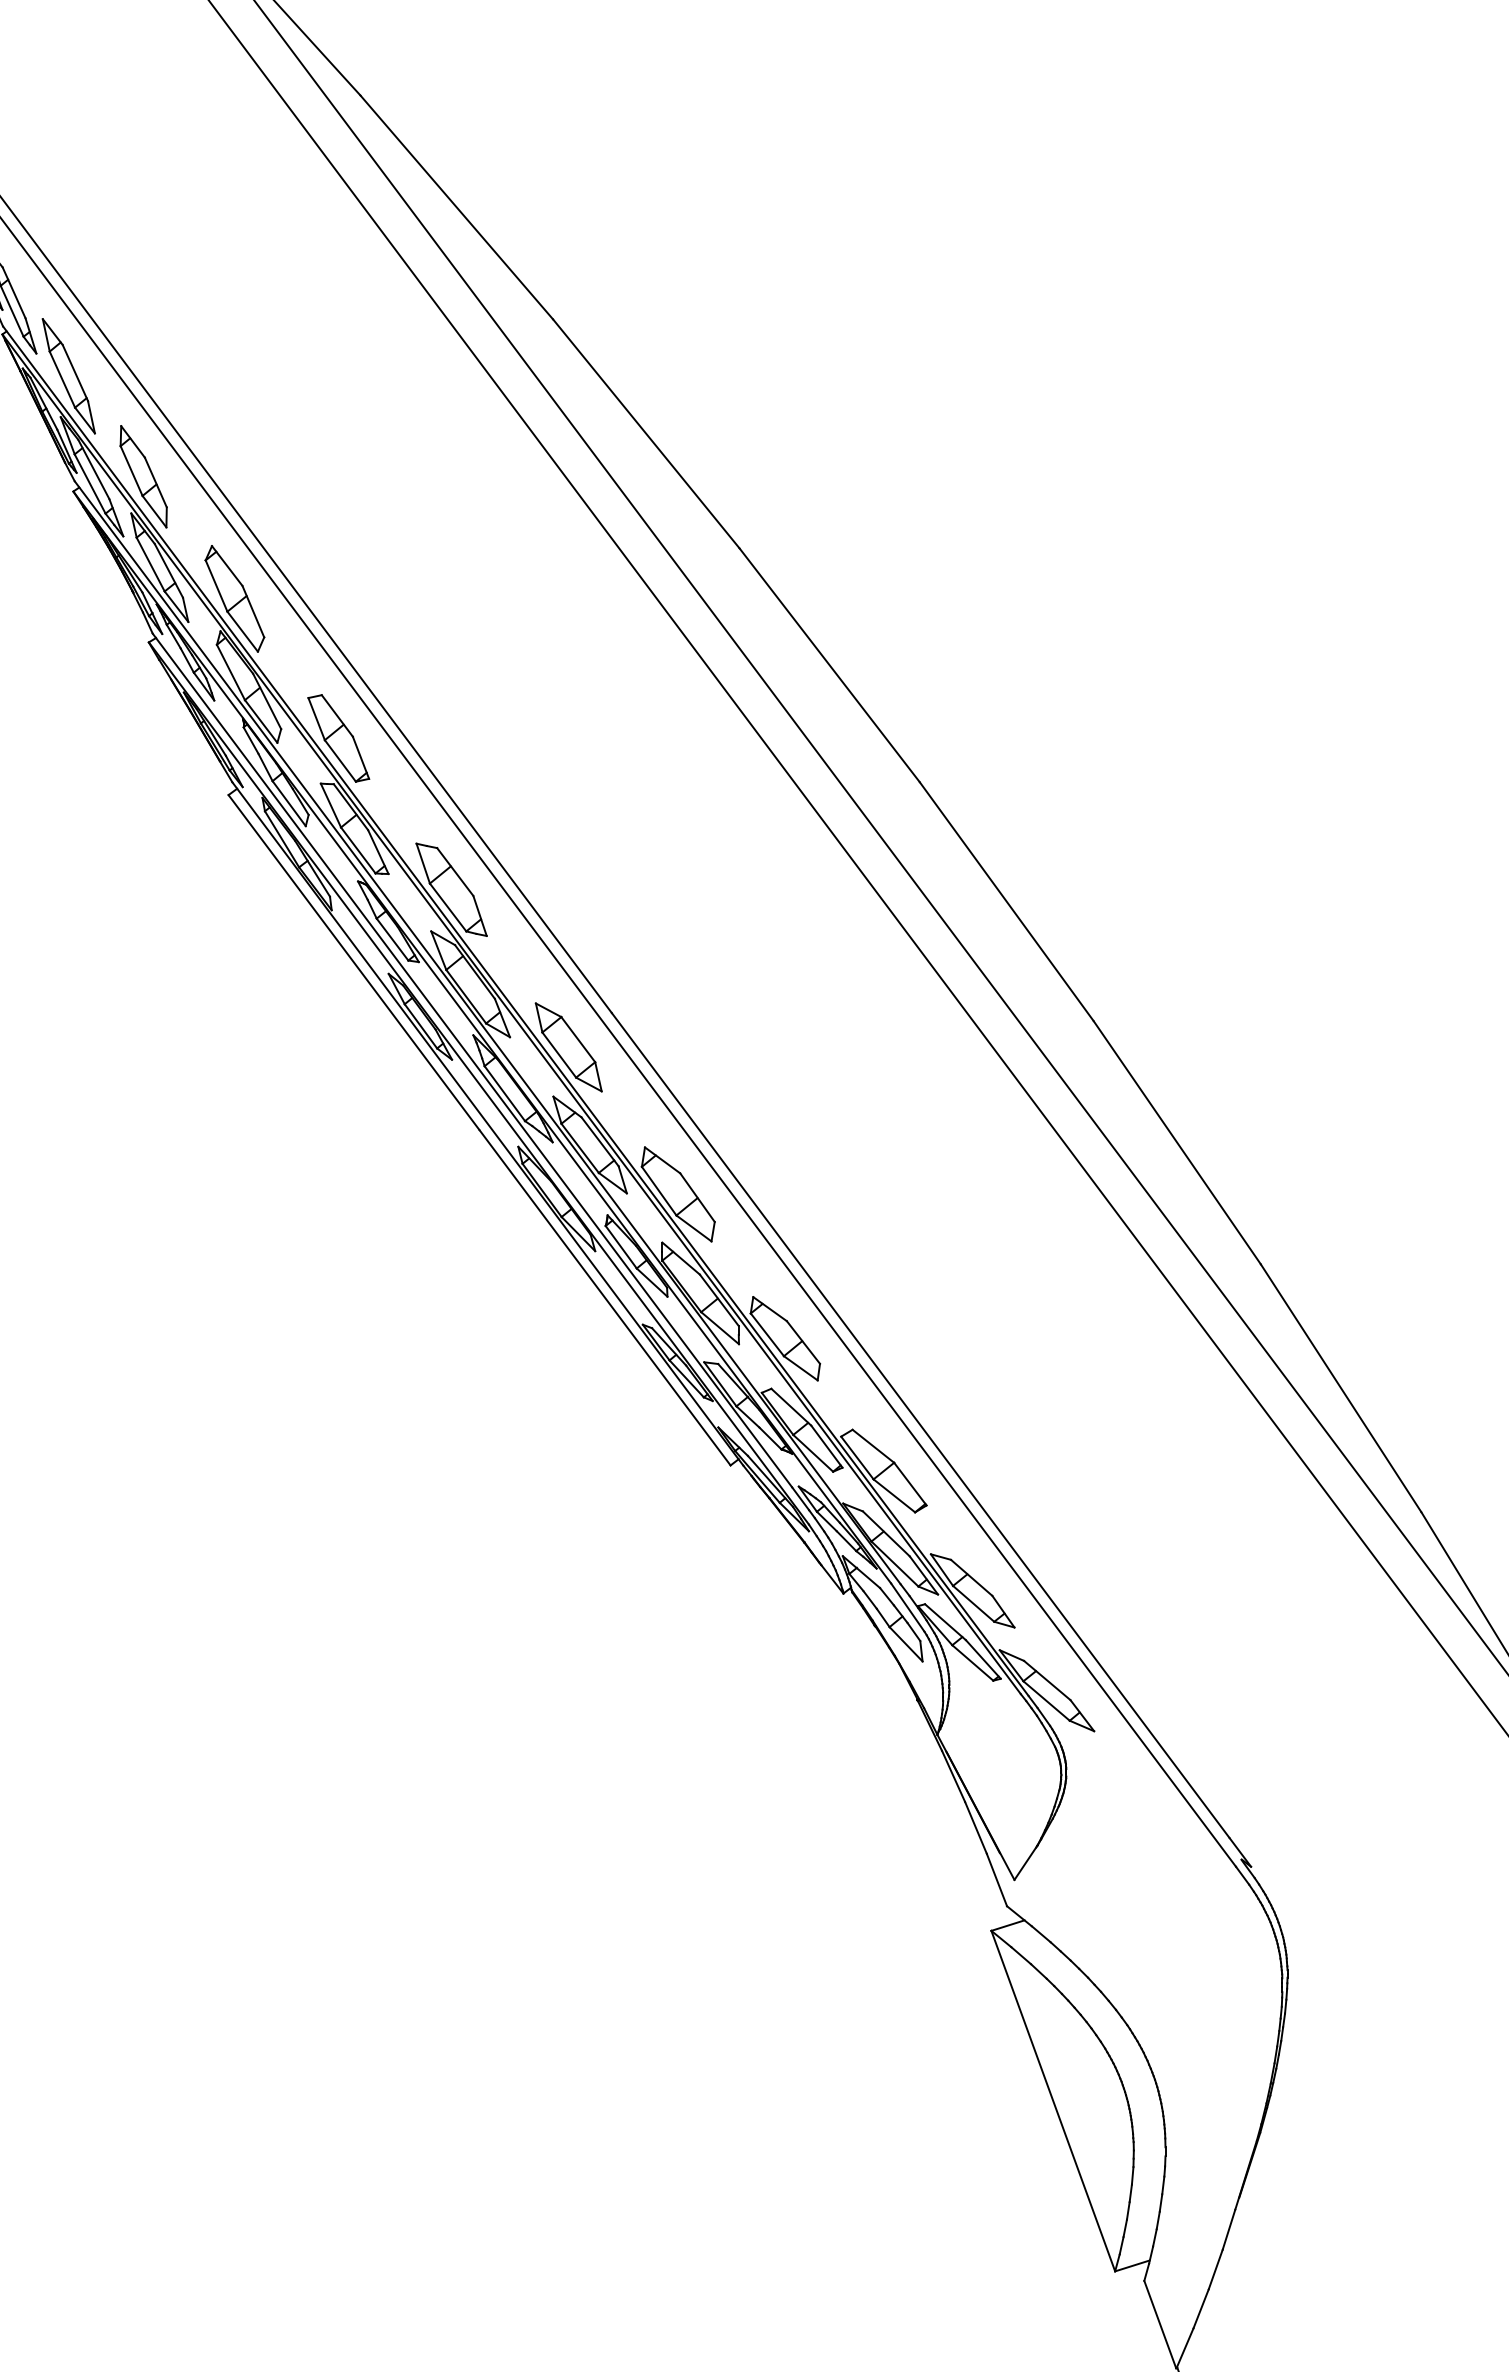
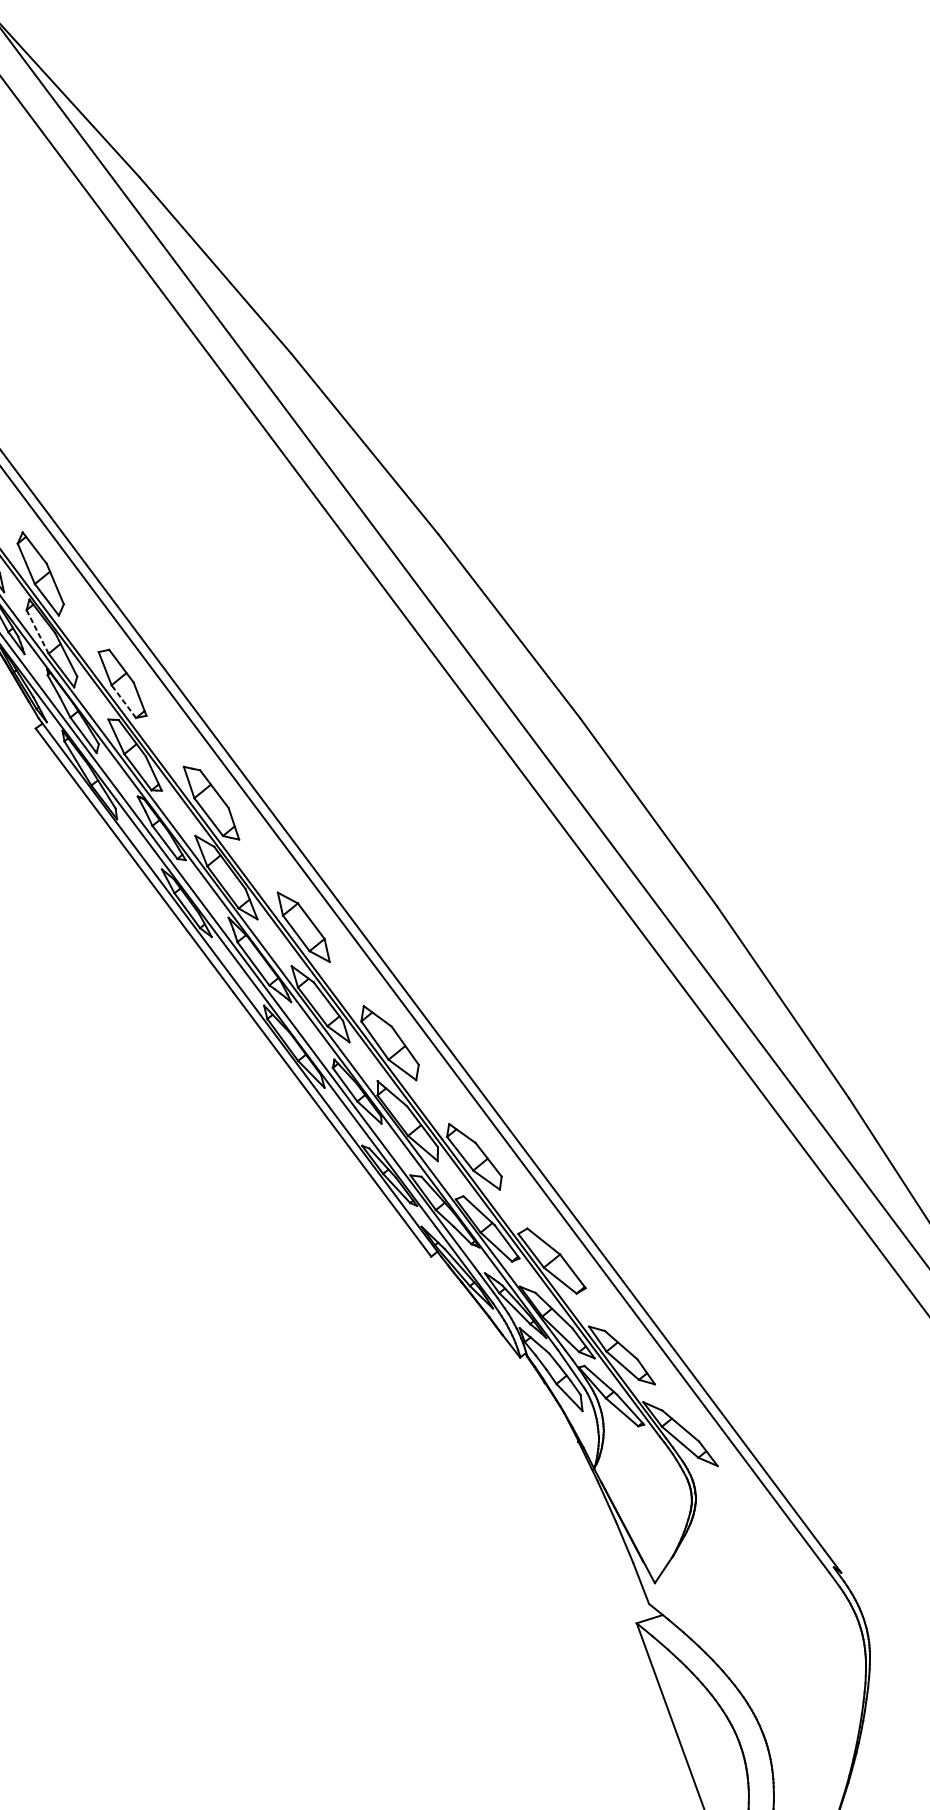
line: (230, 672) -> (37, 631), solid -> dashed
line: (340, 760) -> (123, 701), solid -> dashed

